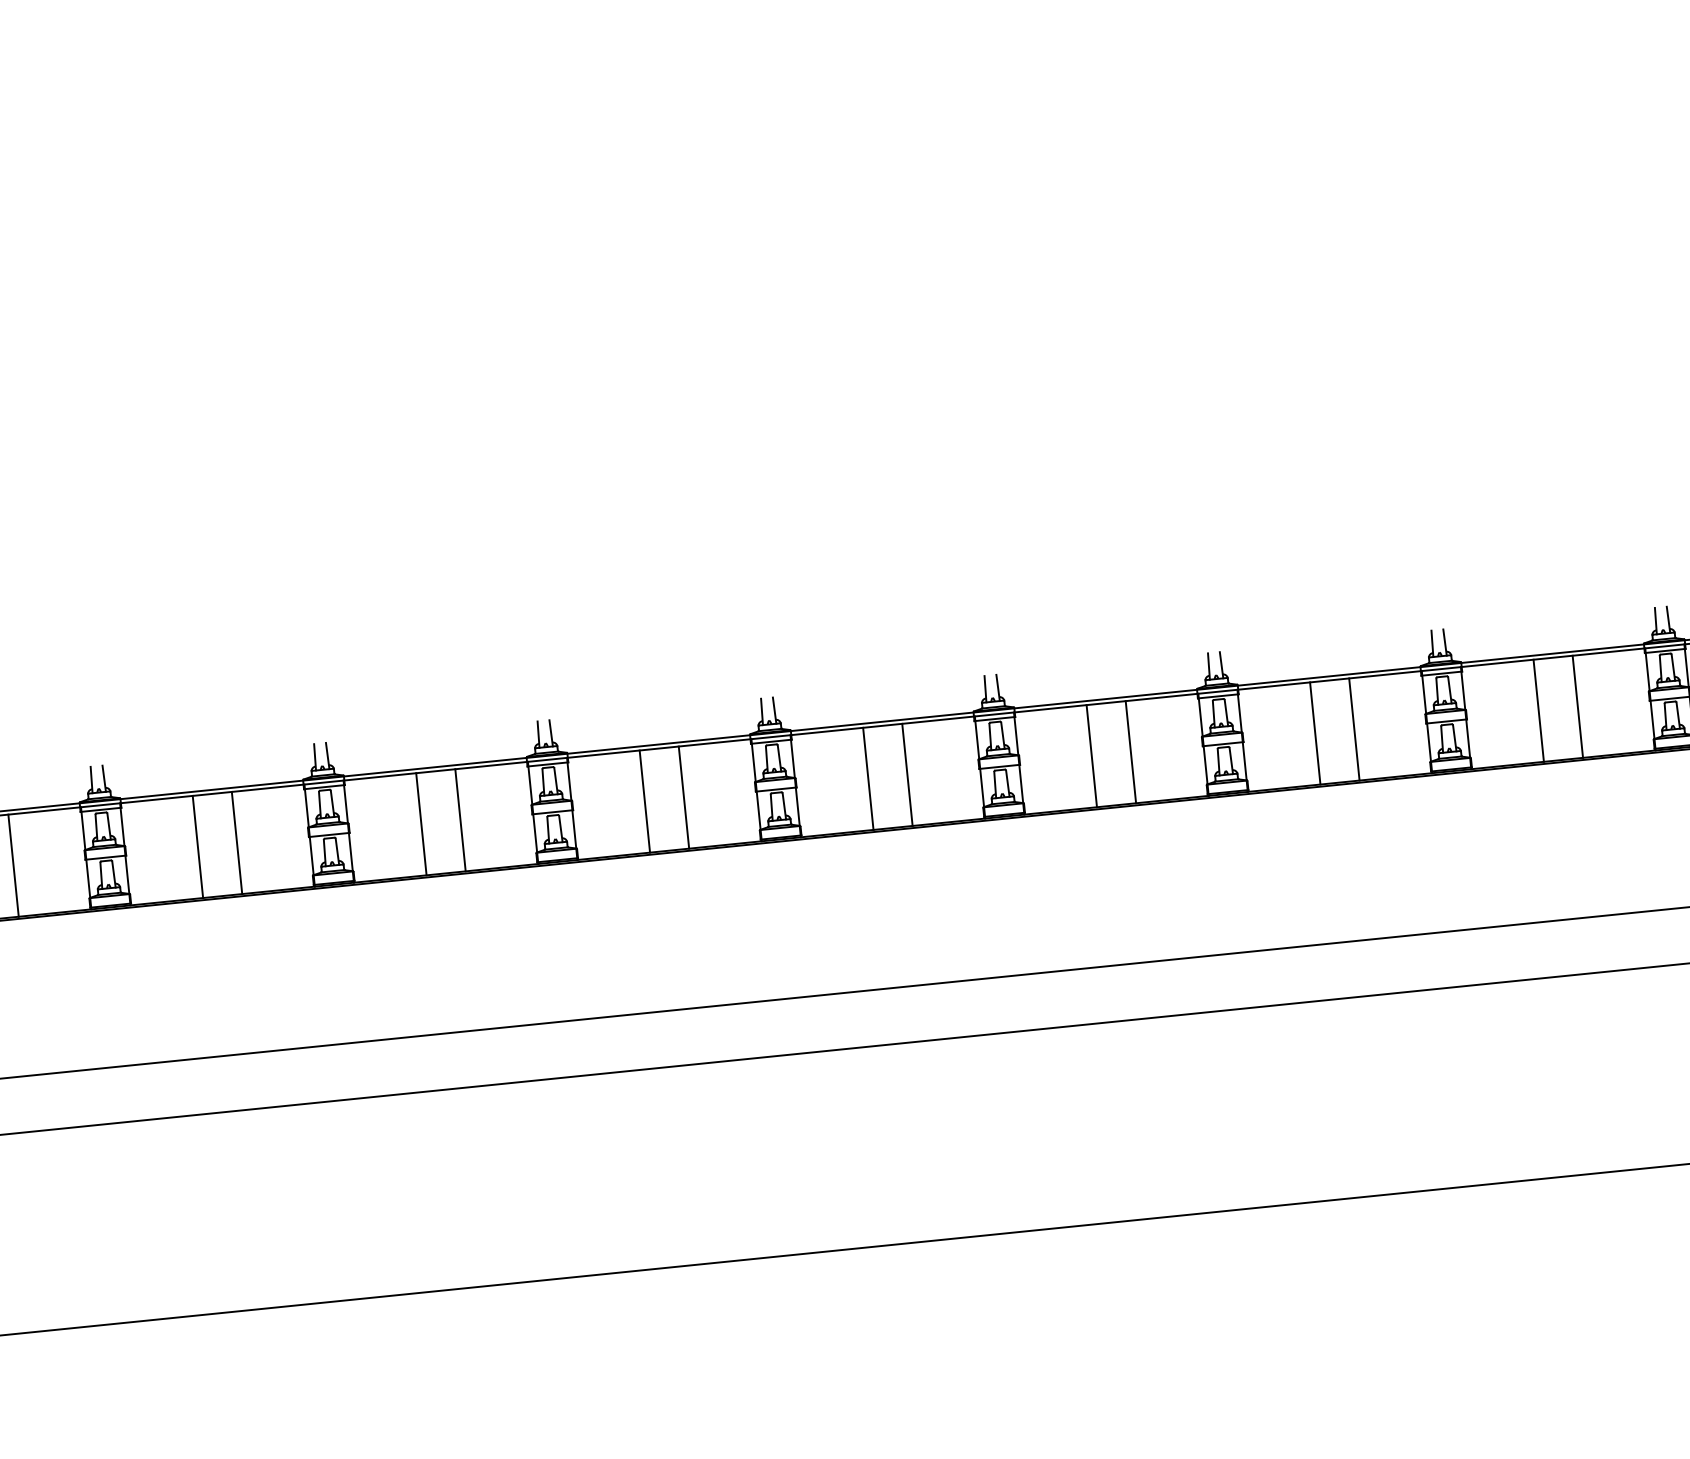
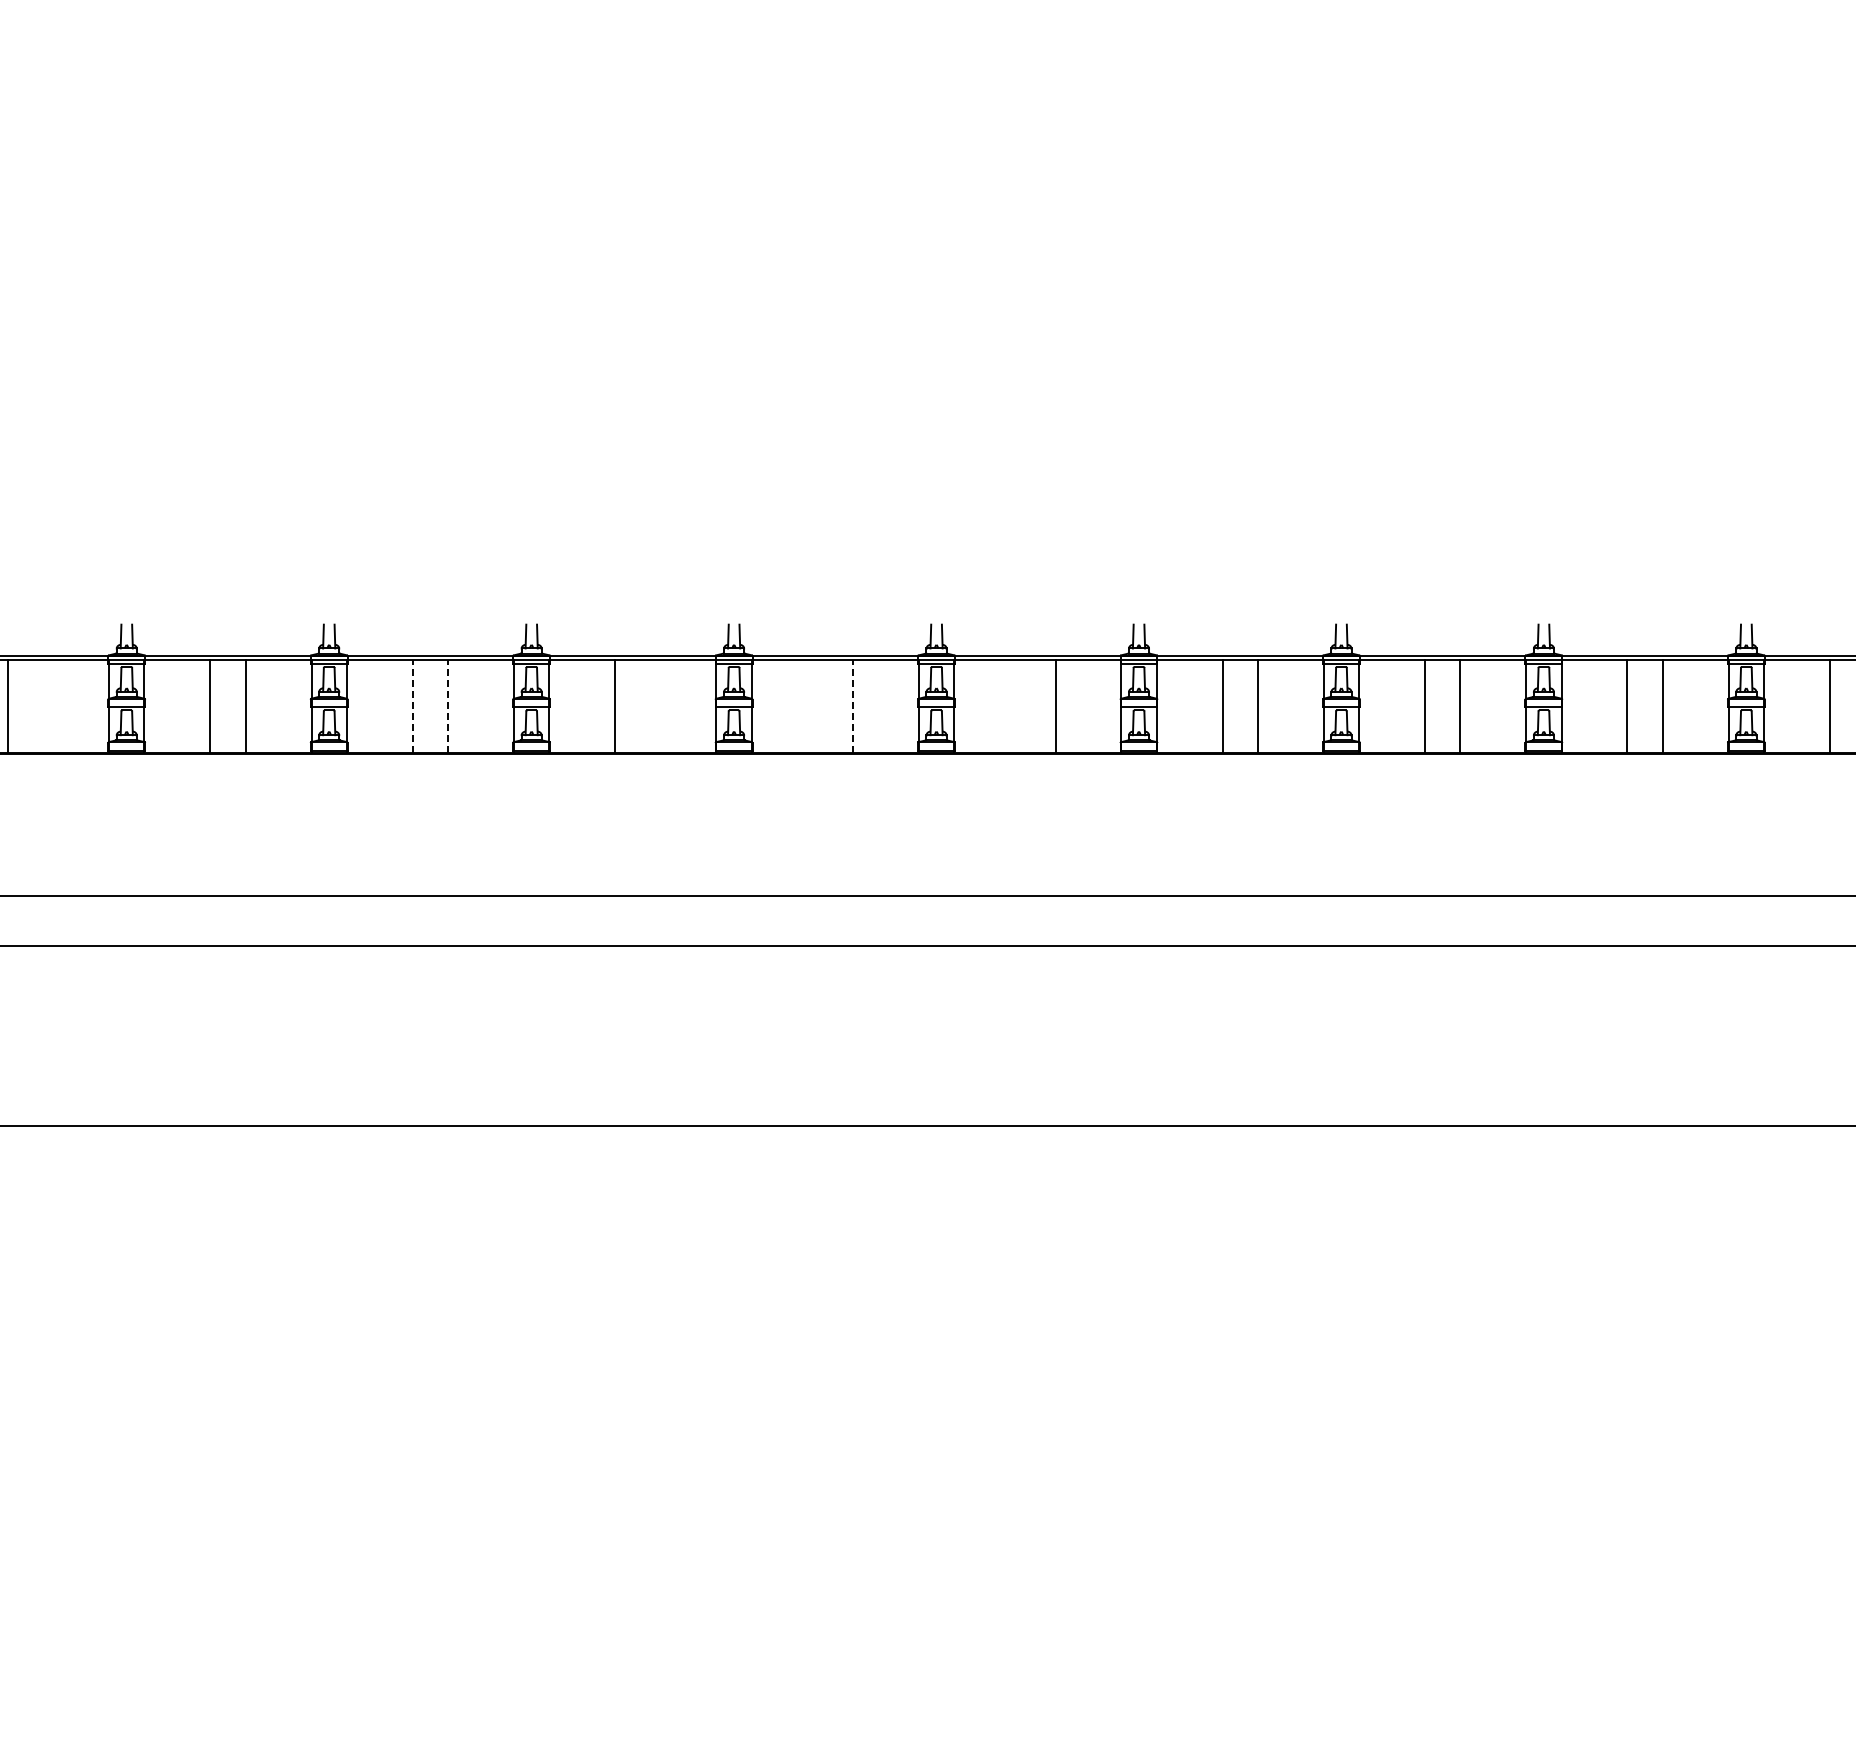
line: (1092, 755) -> (1020, 705), removed
line: (907, 774) -> (853, 705), solid -> dashed
line: (868, 778) -> (817, 705), removed
line: (683, 796) -> (650, 705), removed
line: (460, 819) -> (448, 705), solid -> dashed
line: (421, 823) -> (412, 705), solid -> dashed
line: (13, 864) -> (43, 705), removed

